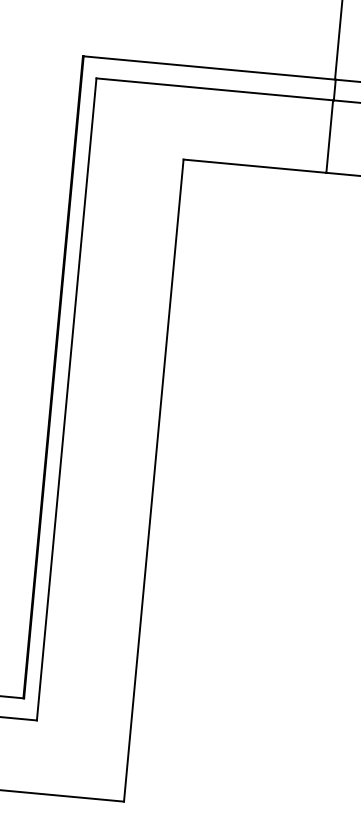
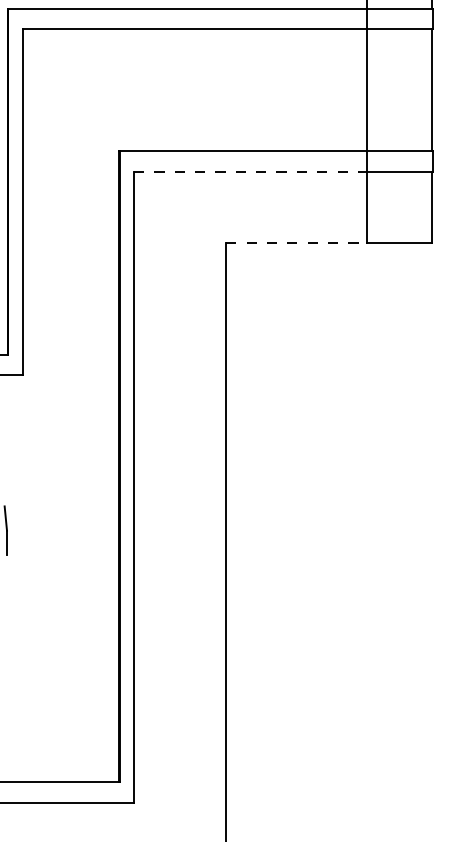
line: (215, 89) -> (250, 171), solid -> dashed
line: (255, 165) -> (296, 242), solid -> dashed

